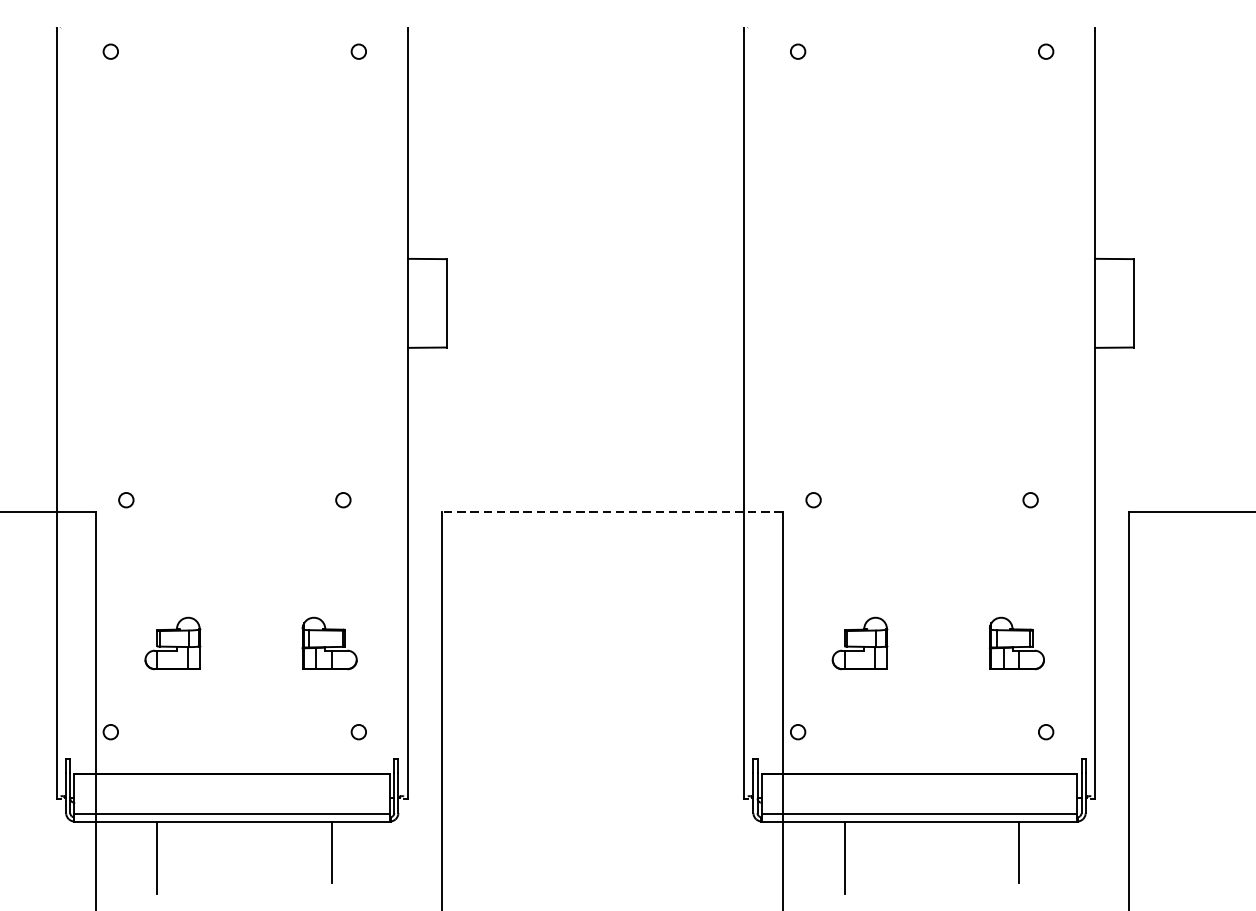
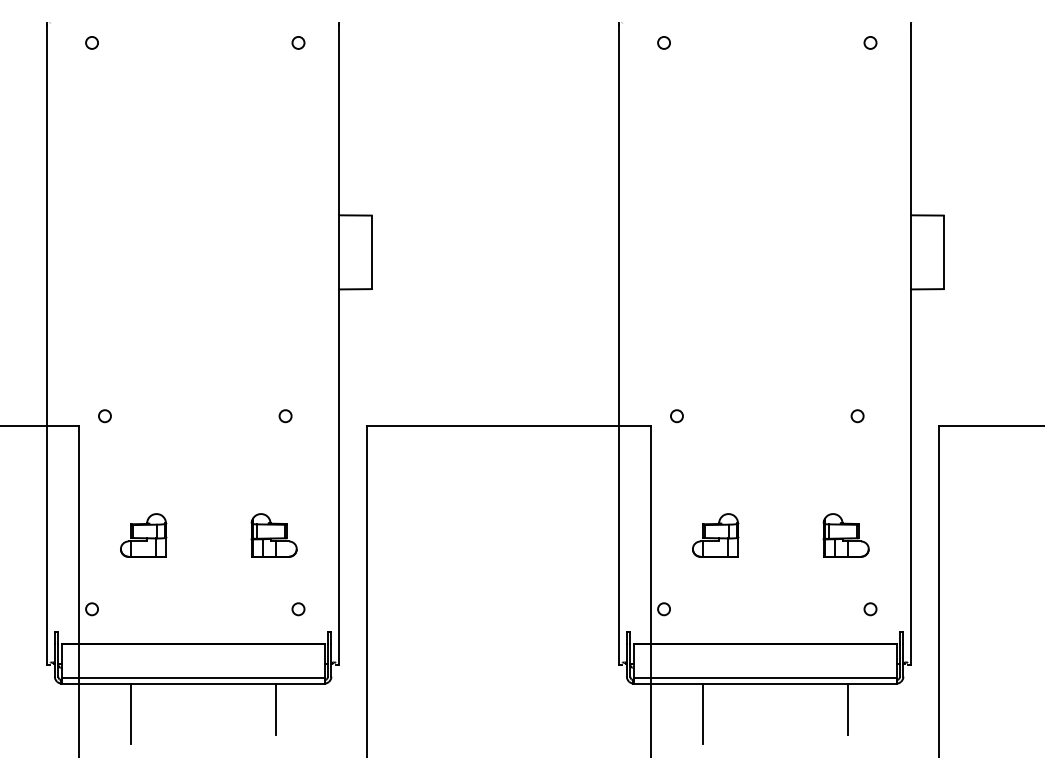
line: (611, 511) -> (508, 425), dashed -> solid

